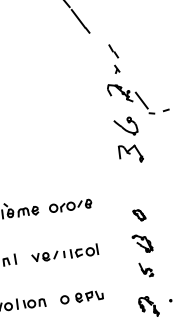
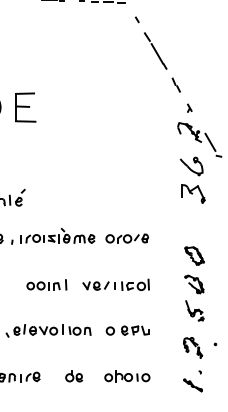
line: (112, 50) -> (175, 84), moved
part: (139, 214) -> (194, 255), size x1.67
part: (145, 269) -> (194, 310), size x1.43

